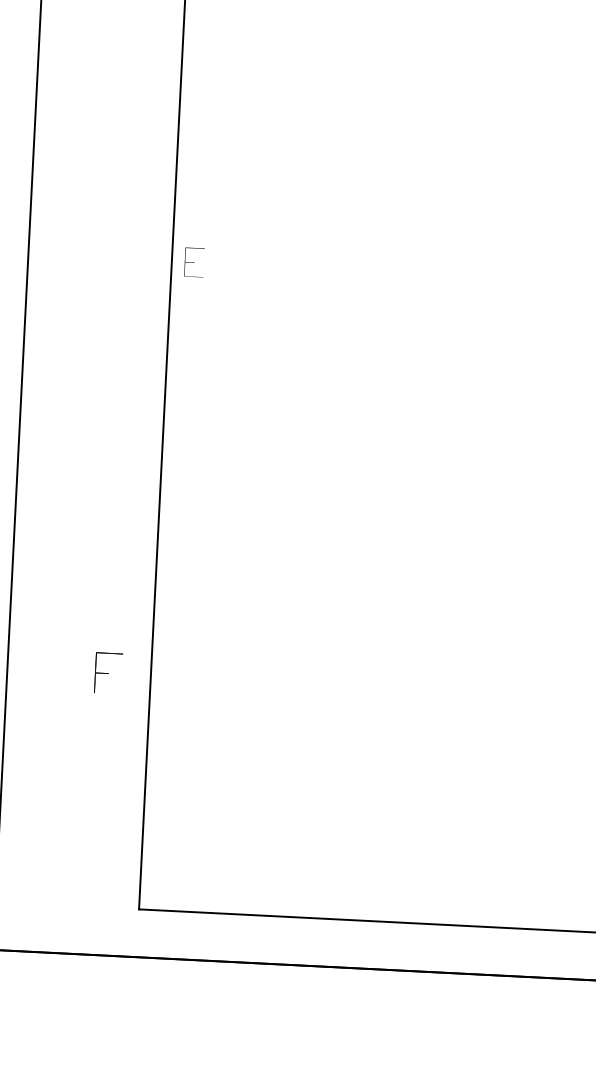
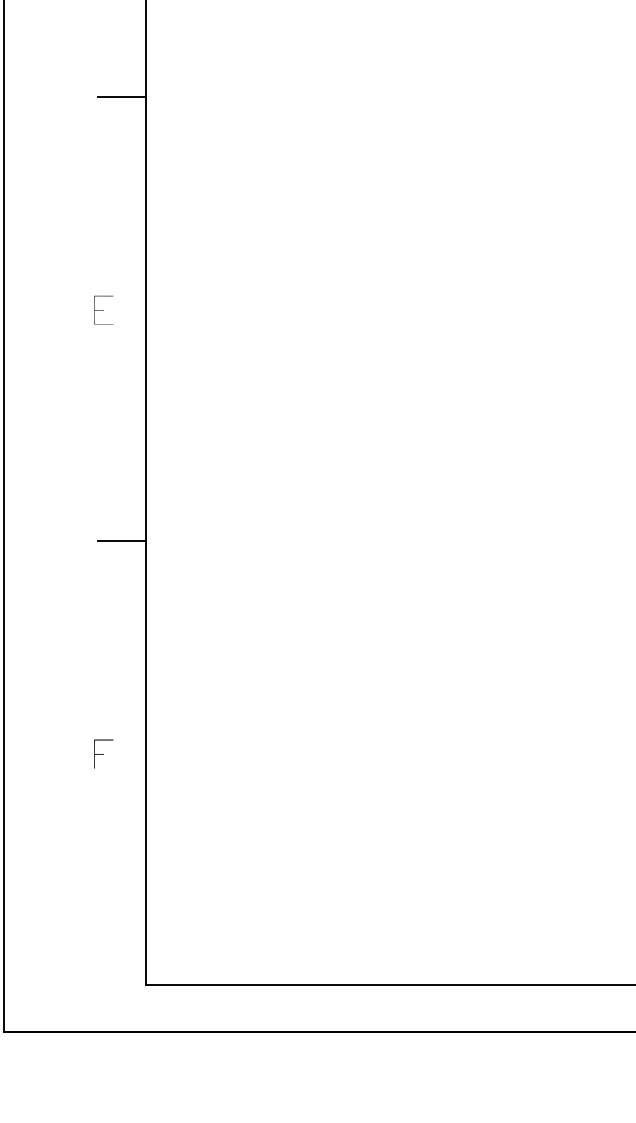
line: (160, 9) -> (121, 97), added
part: (194, 261) -> (103, 309), moved
line: (137, 458) -> (121, 541), added
part: (108, 672) -> (103, 753), size x0.71

